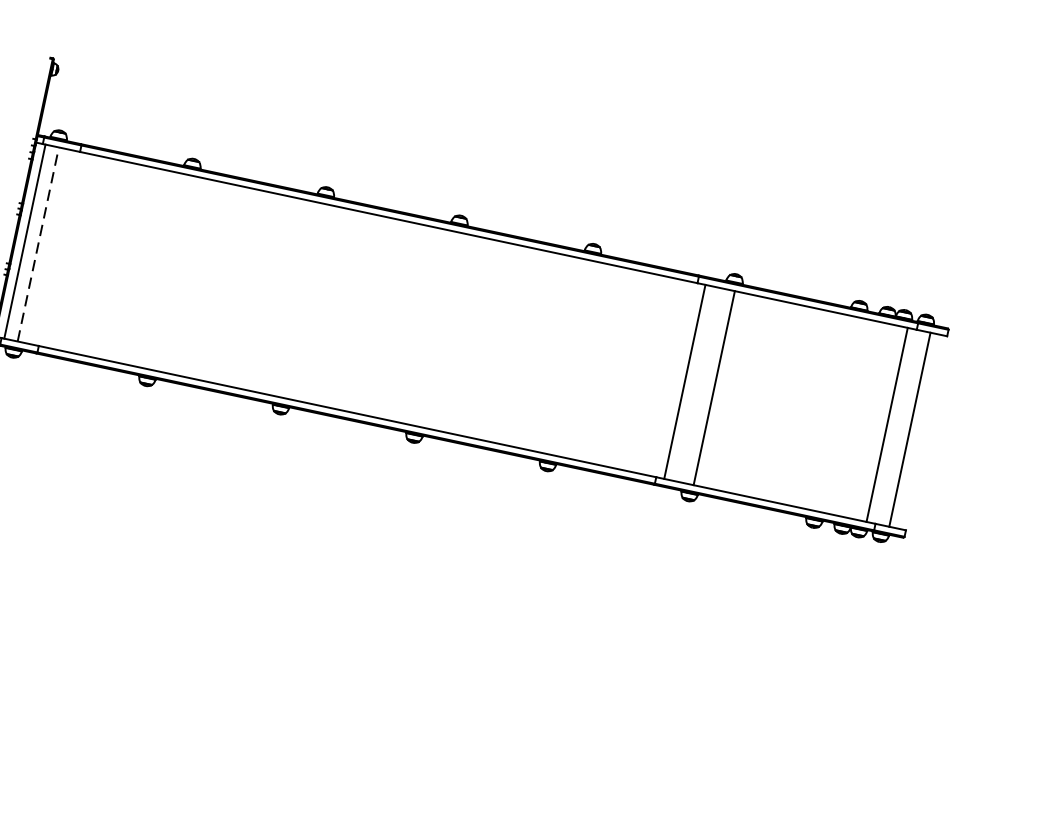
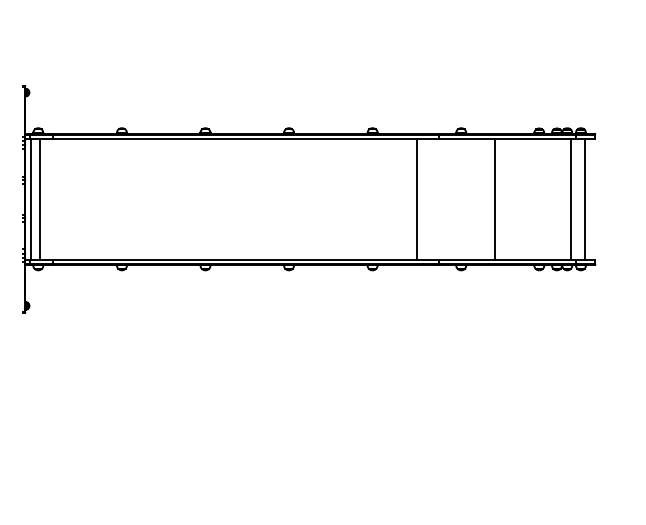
line: (38, 244) -> (39, 199), dashed -> solid
line: (685, 382) -> (417, 199), moved
line: (714, 388) -> (494, 199), moved

